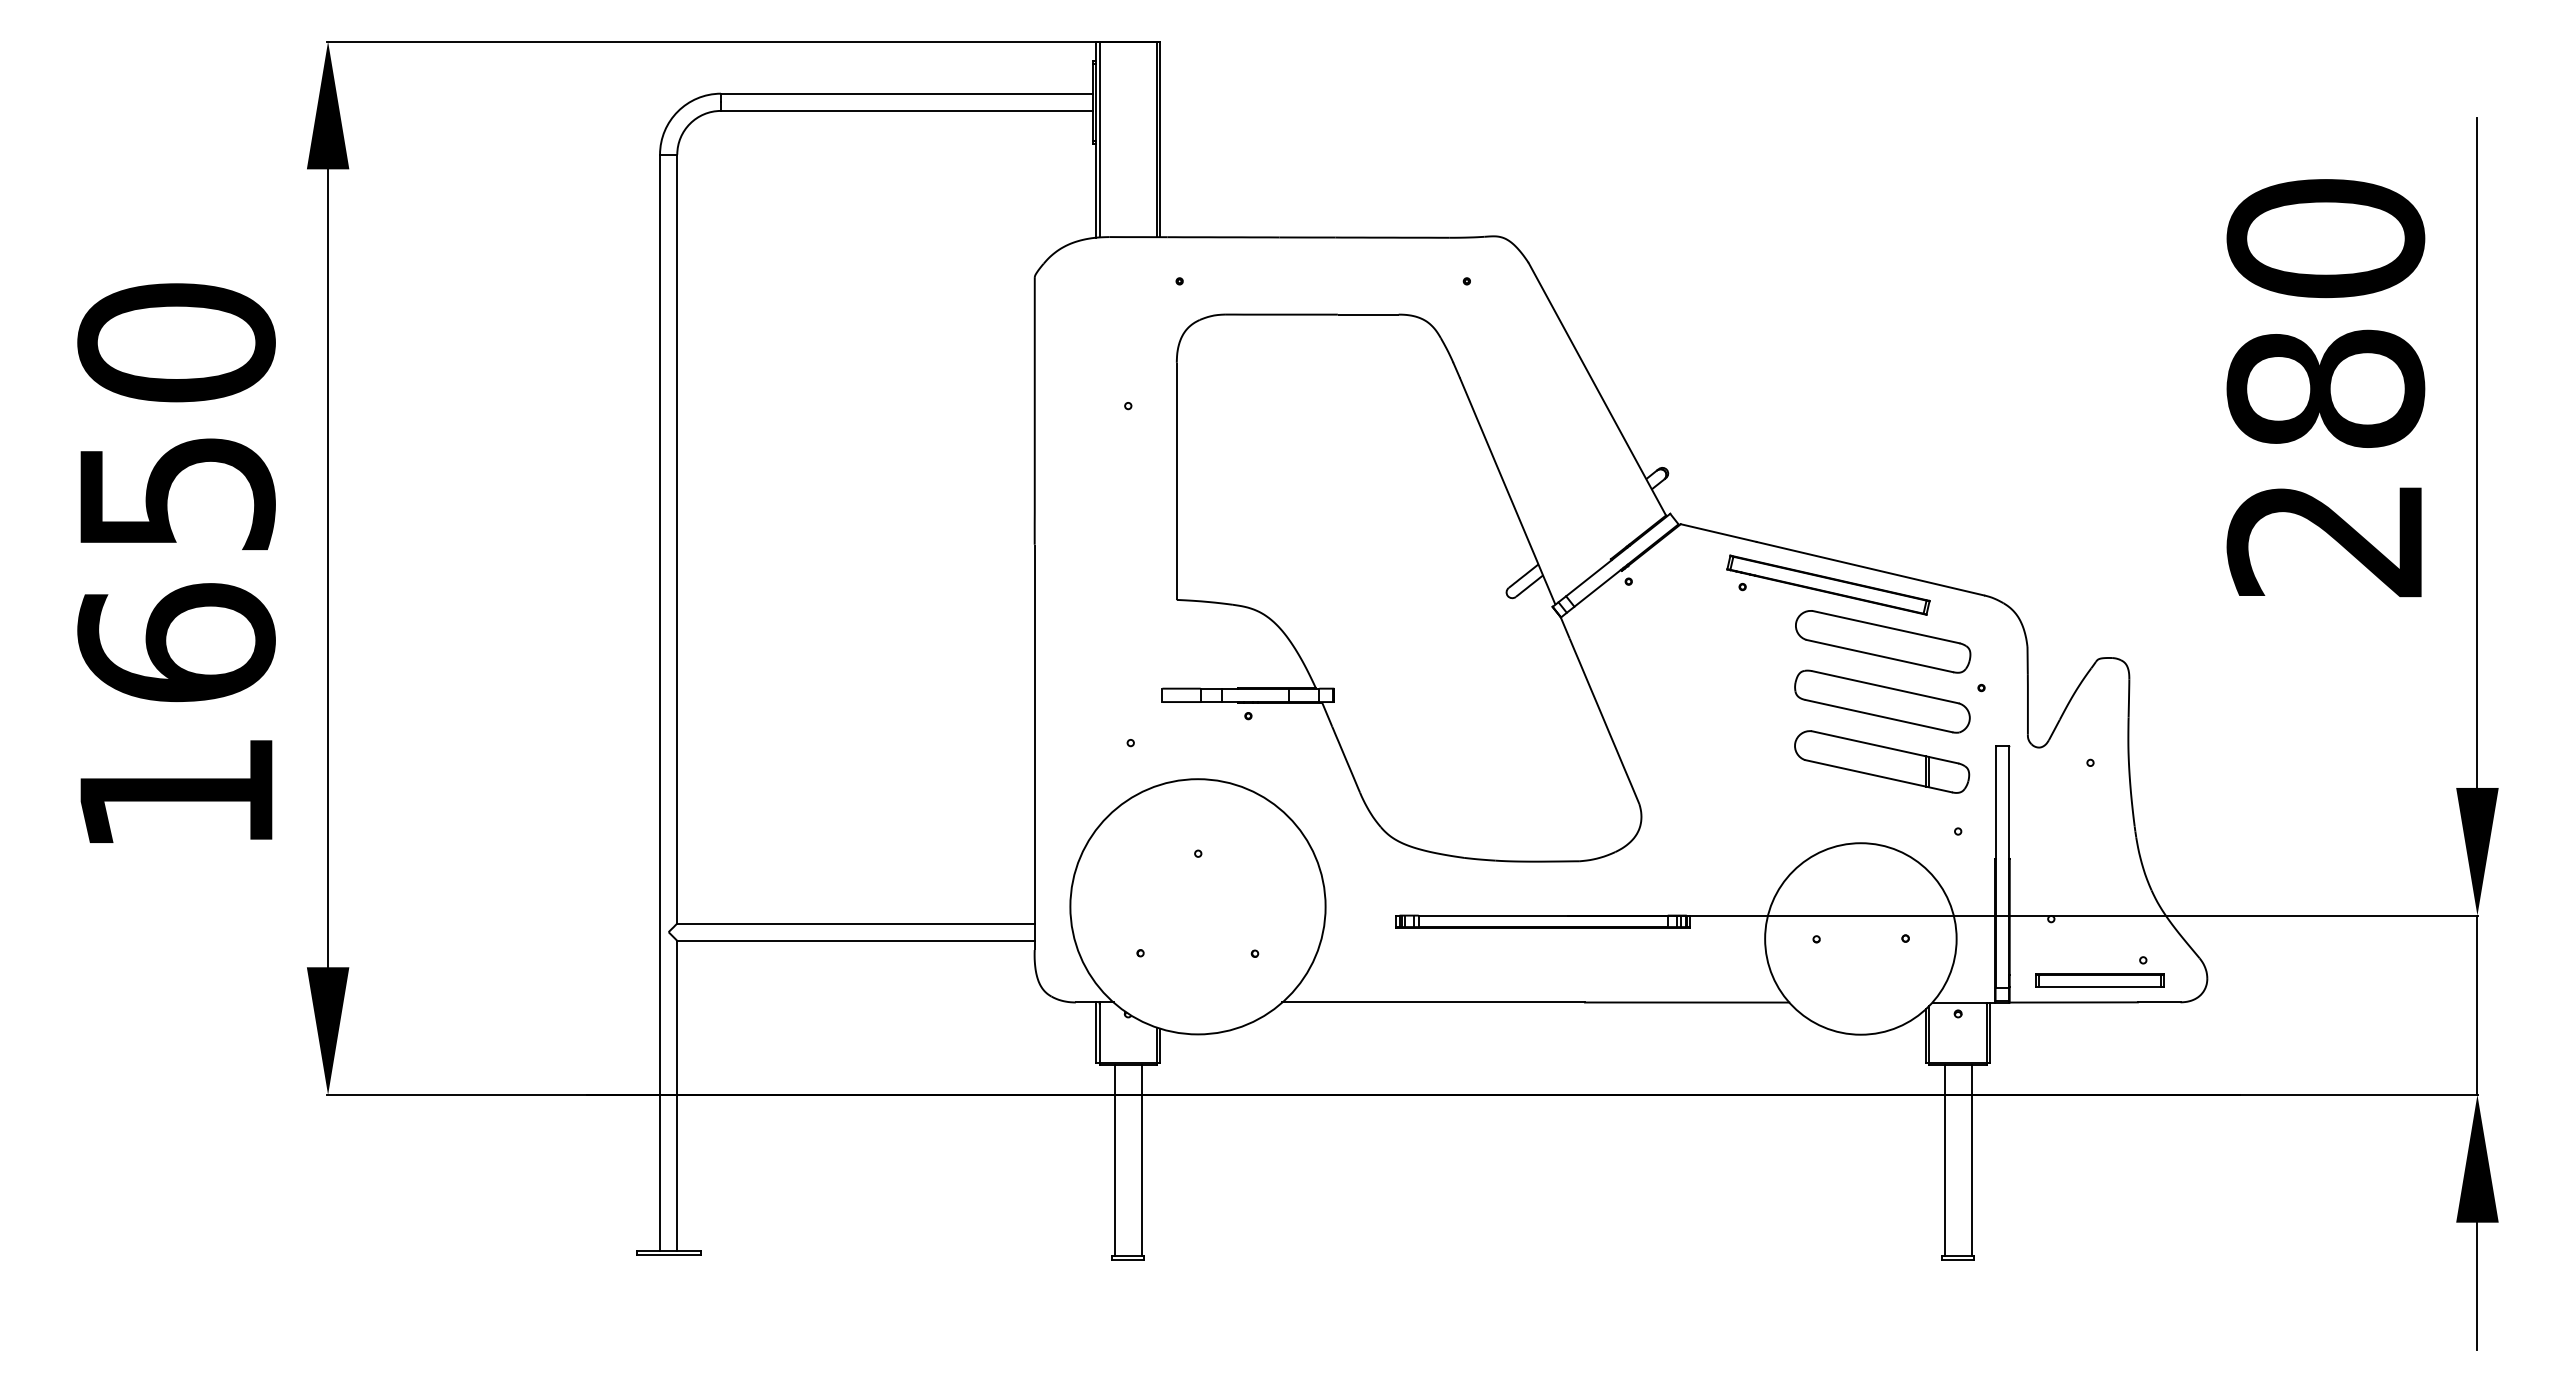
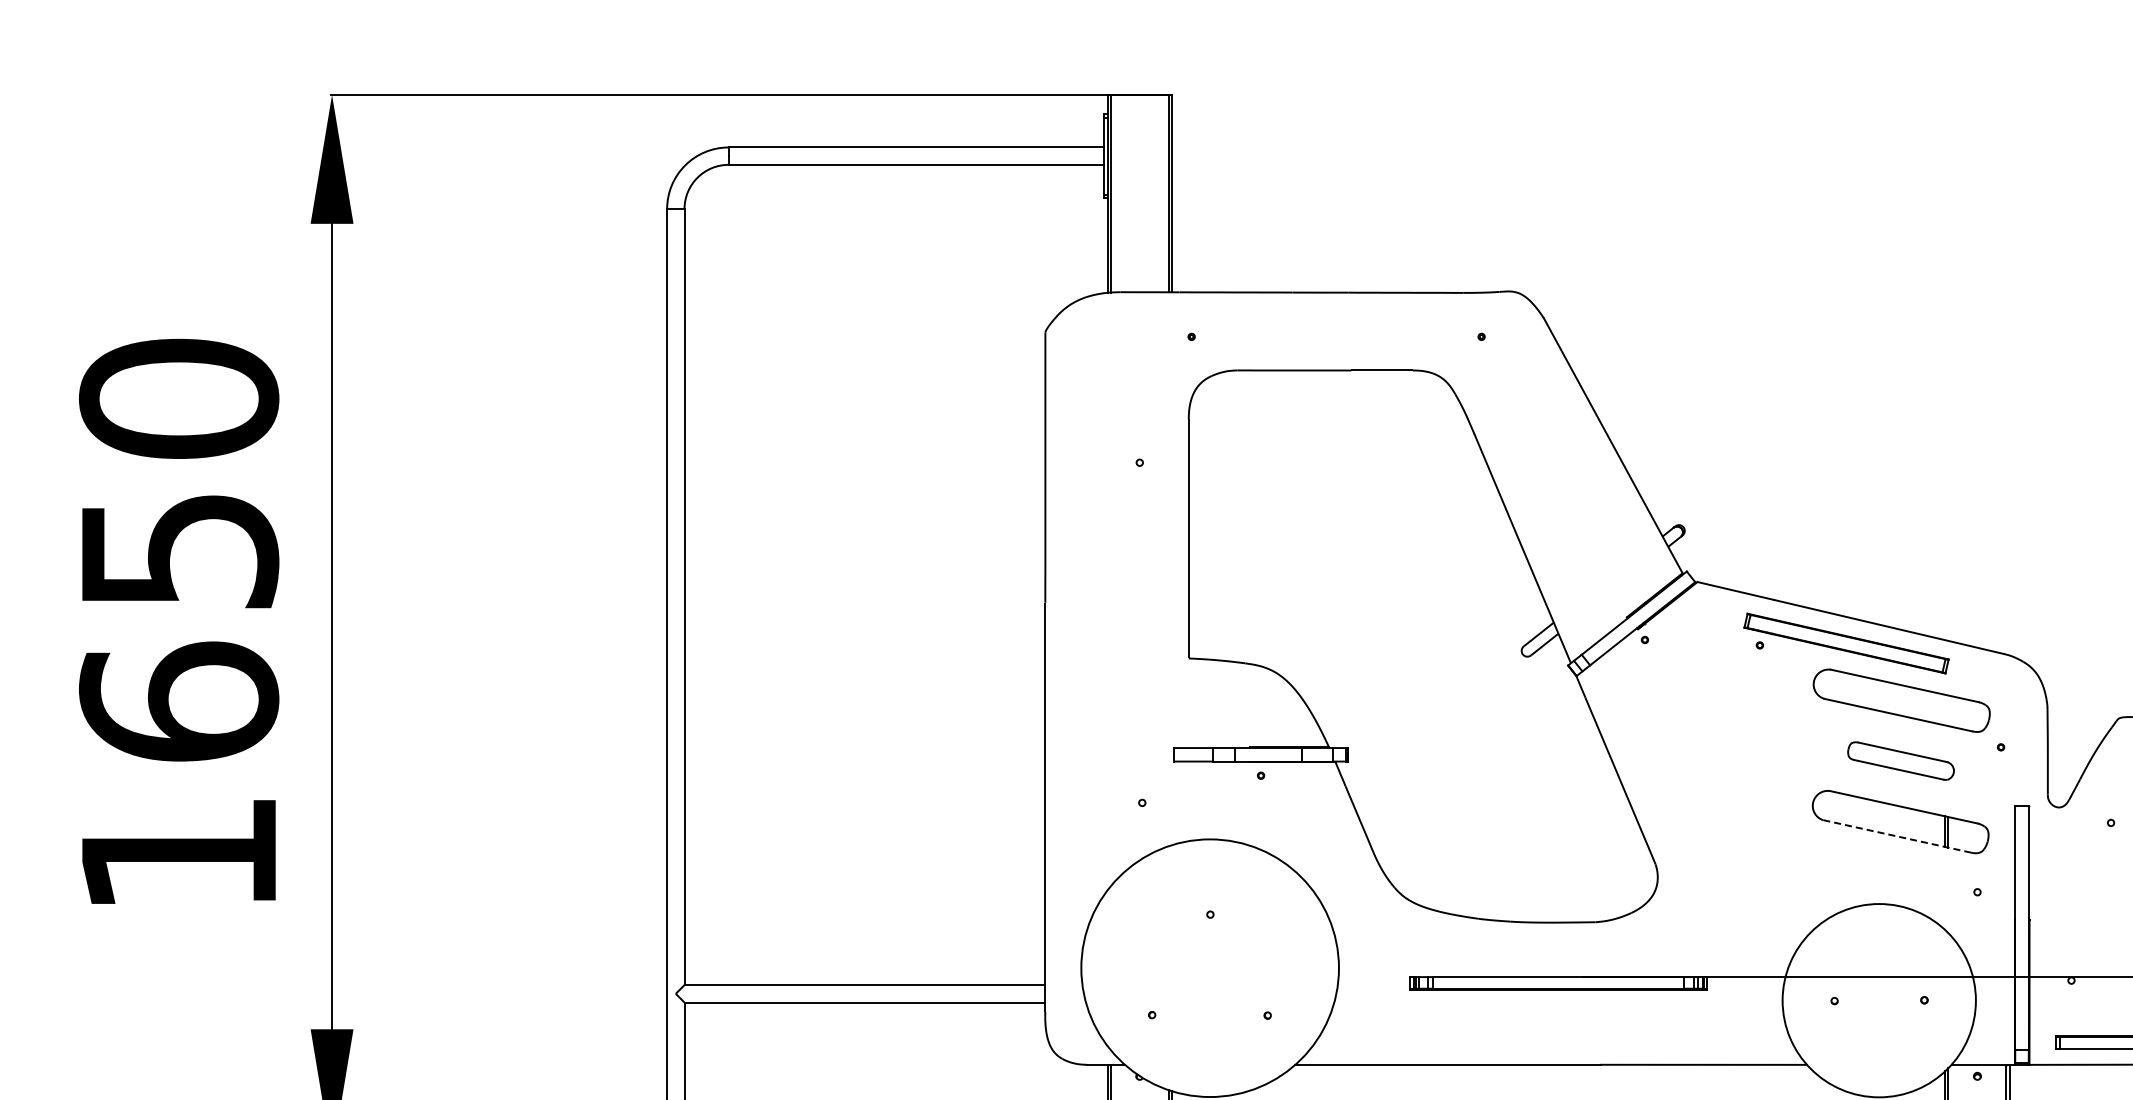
part: (1882, 701) -> (1901, 760), size x0.6
line: (1878, 776) -> (1897, 836), solid -> dashed

